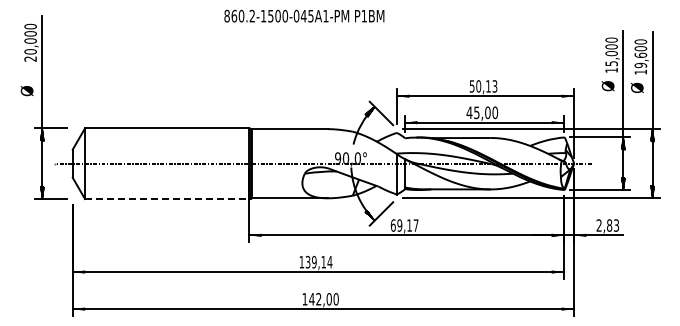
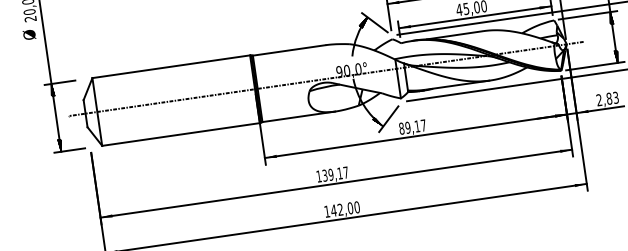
text: (26, 91) -> (28, 35), moved
line: (167, 199) -> (181, 134), dashed -> solid
text: (392, 225) -> (400, 128), 69,17 -> 89,17
text: (329, 262) -> (345, 172), 139,14 -> 139,17

